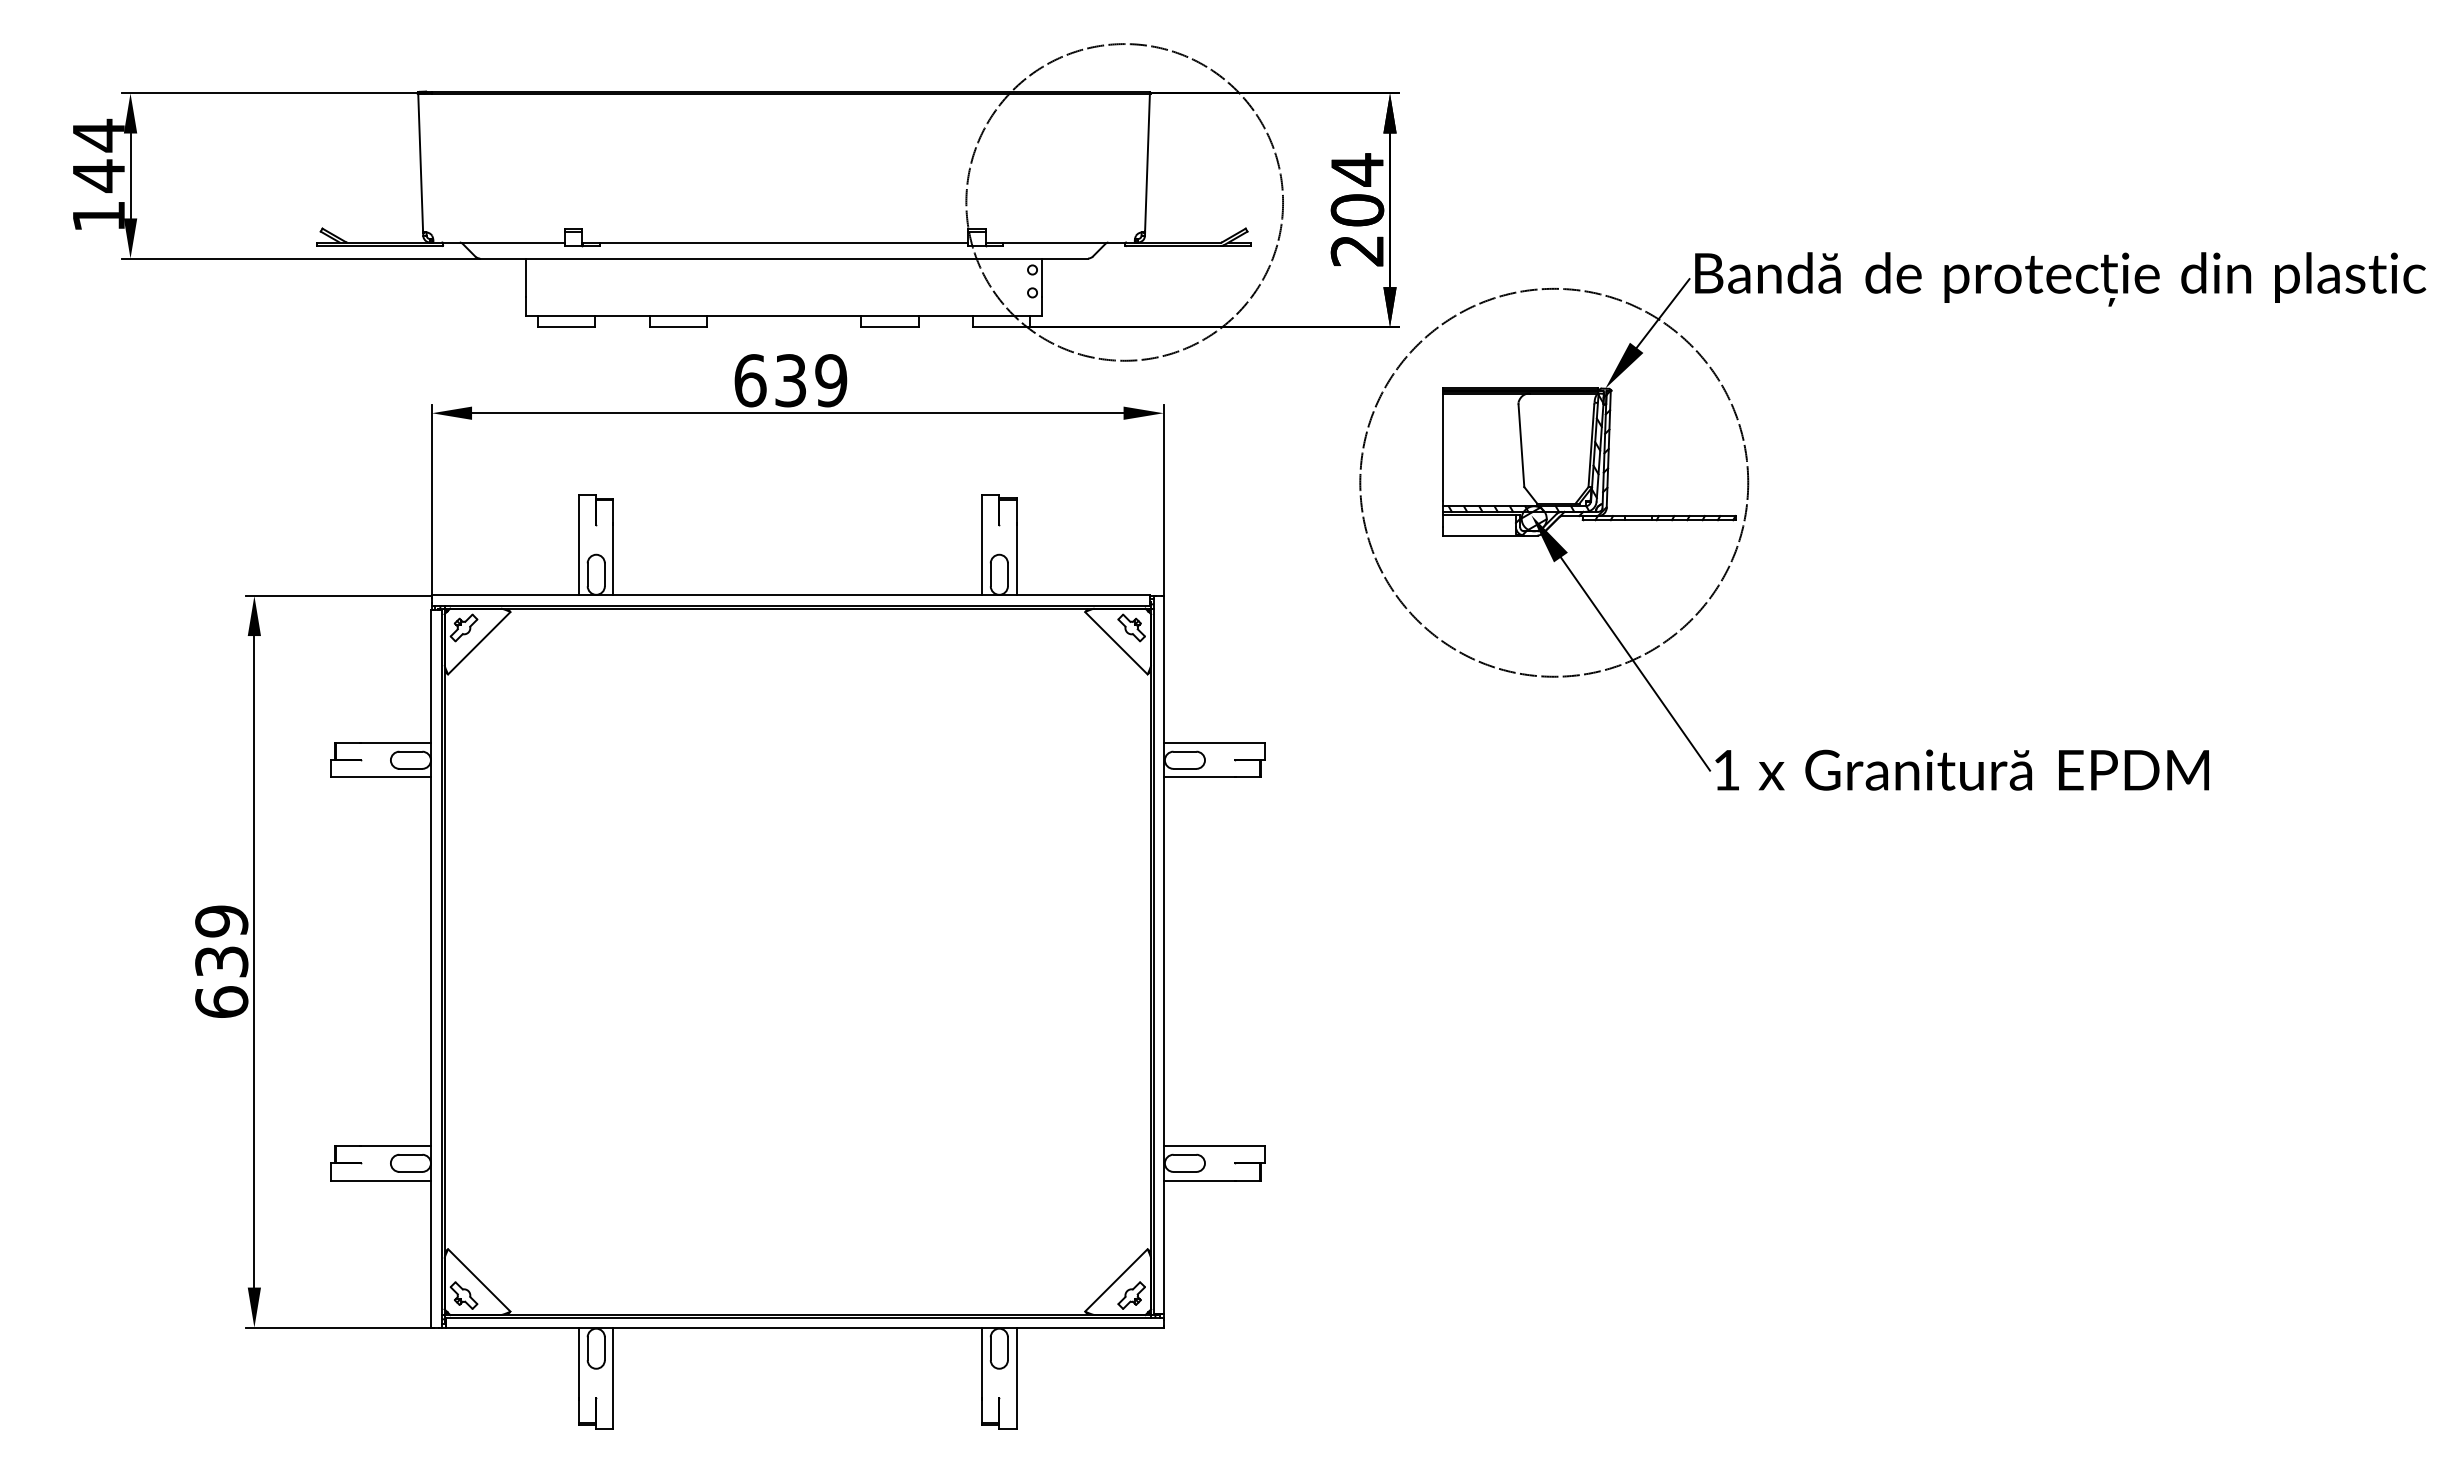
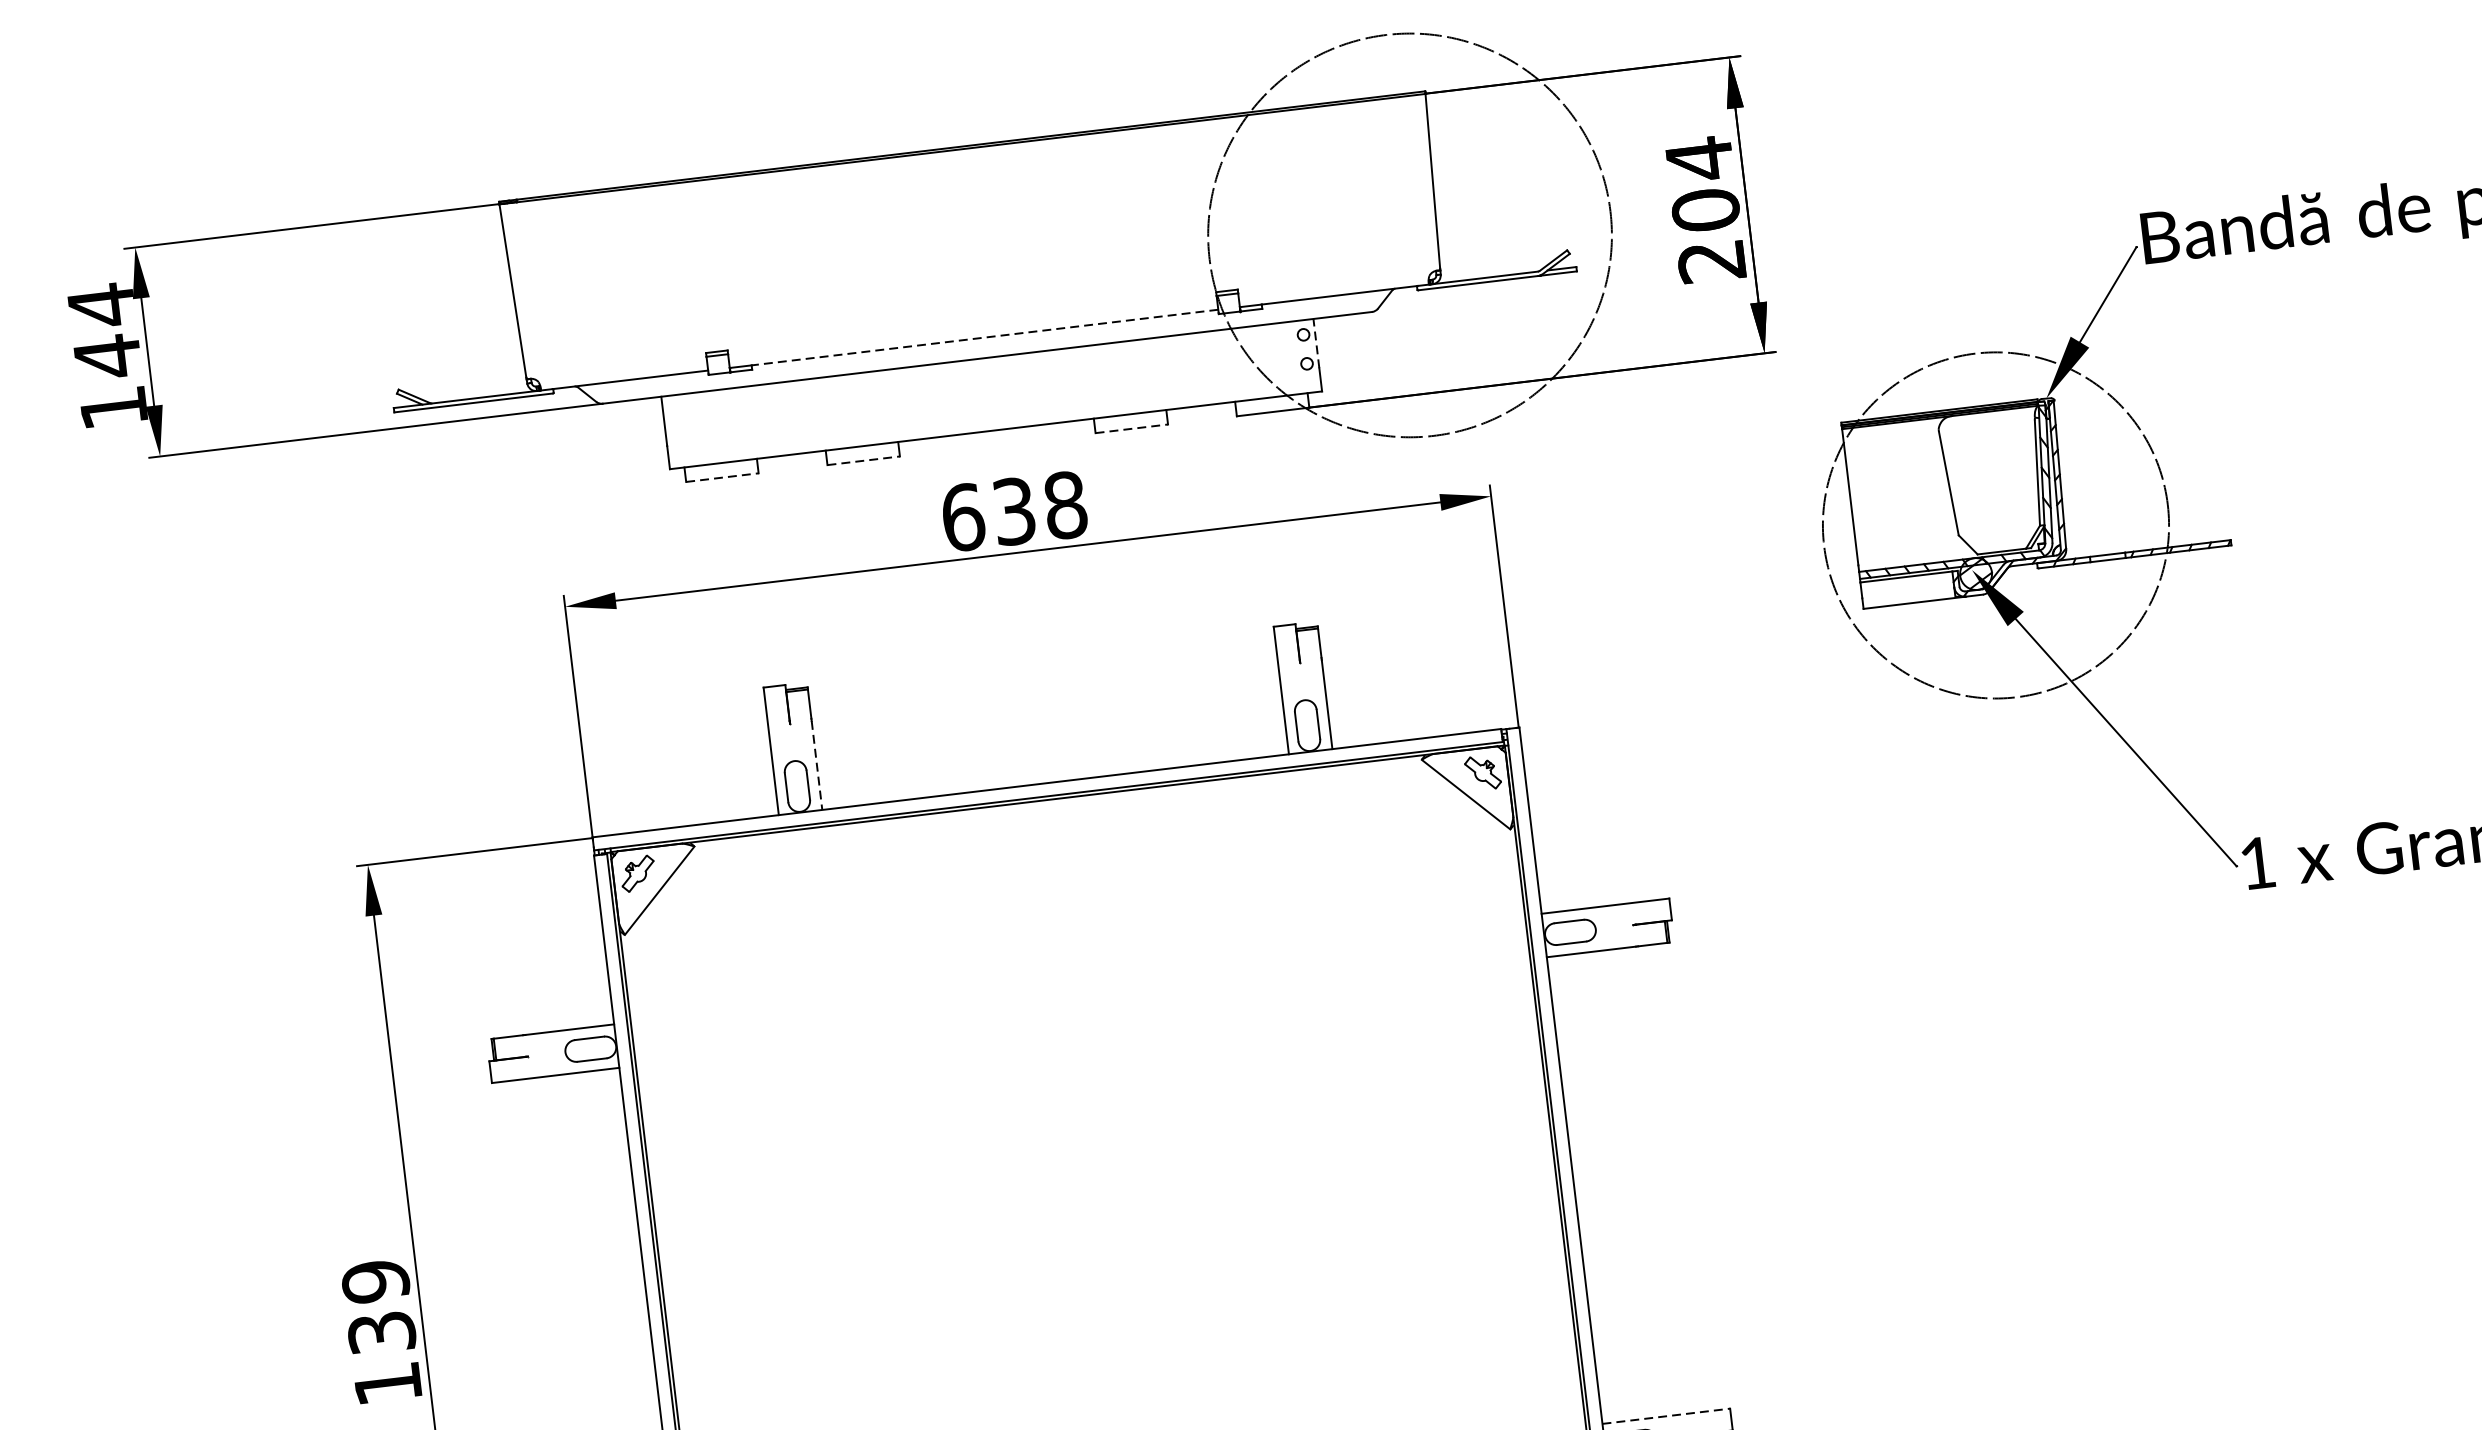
line: (783, 242) -> (984, 337), solid -> dashed
line: (1041, 277) -> (1316, 342), solid -> dashed
line: (566, 327) -> (722, 477), solid -> dashed
line: (678, 327) -> (864, 461), solid -> dashed
line: (890, 327) -> (1132, 429), solid -> dashed
text: (831, 380) -> (1065, 505), 639 -> 638
circle: (1554, 482) -> (1996, 525), size x0.7
line: (613, 560) -> (817, 765), solid -> dashed
text: (221, 1001) -> (387, 1383), 639 -> 139
line: (1215, 1146) -> (1667, 1416), solid -> dashed

